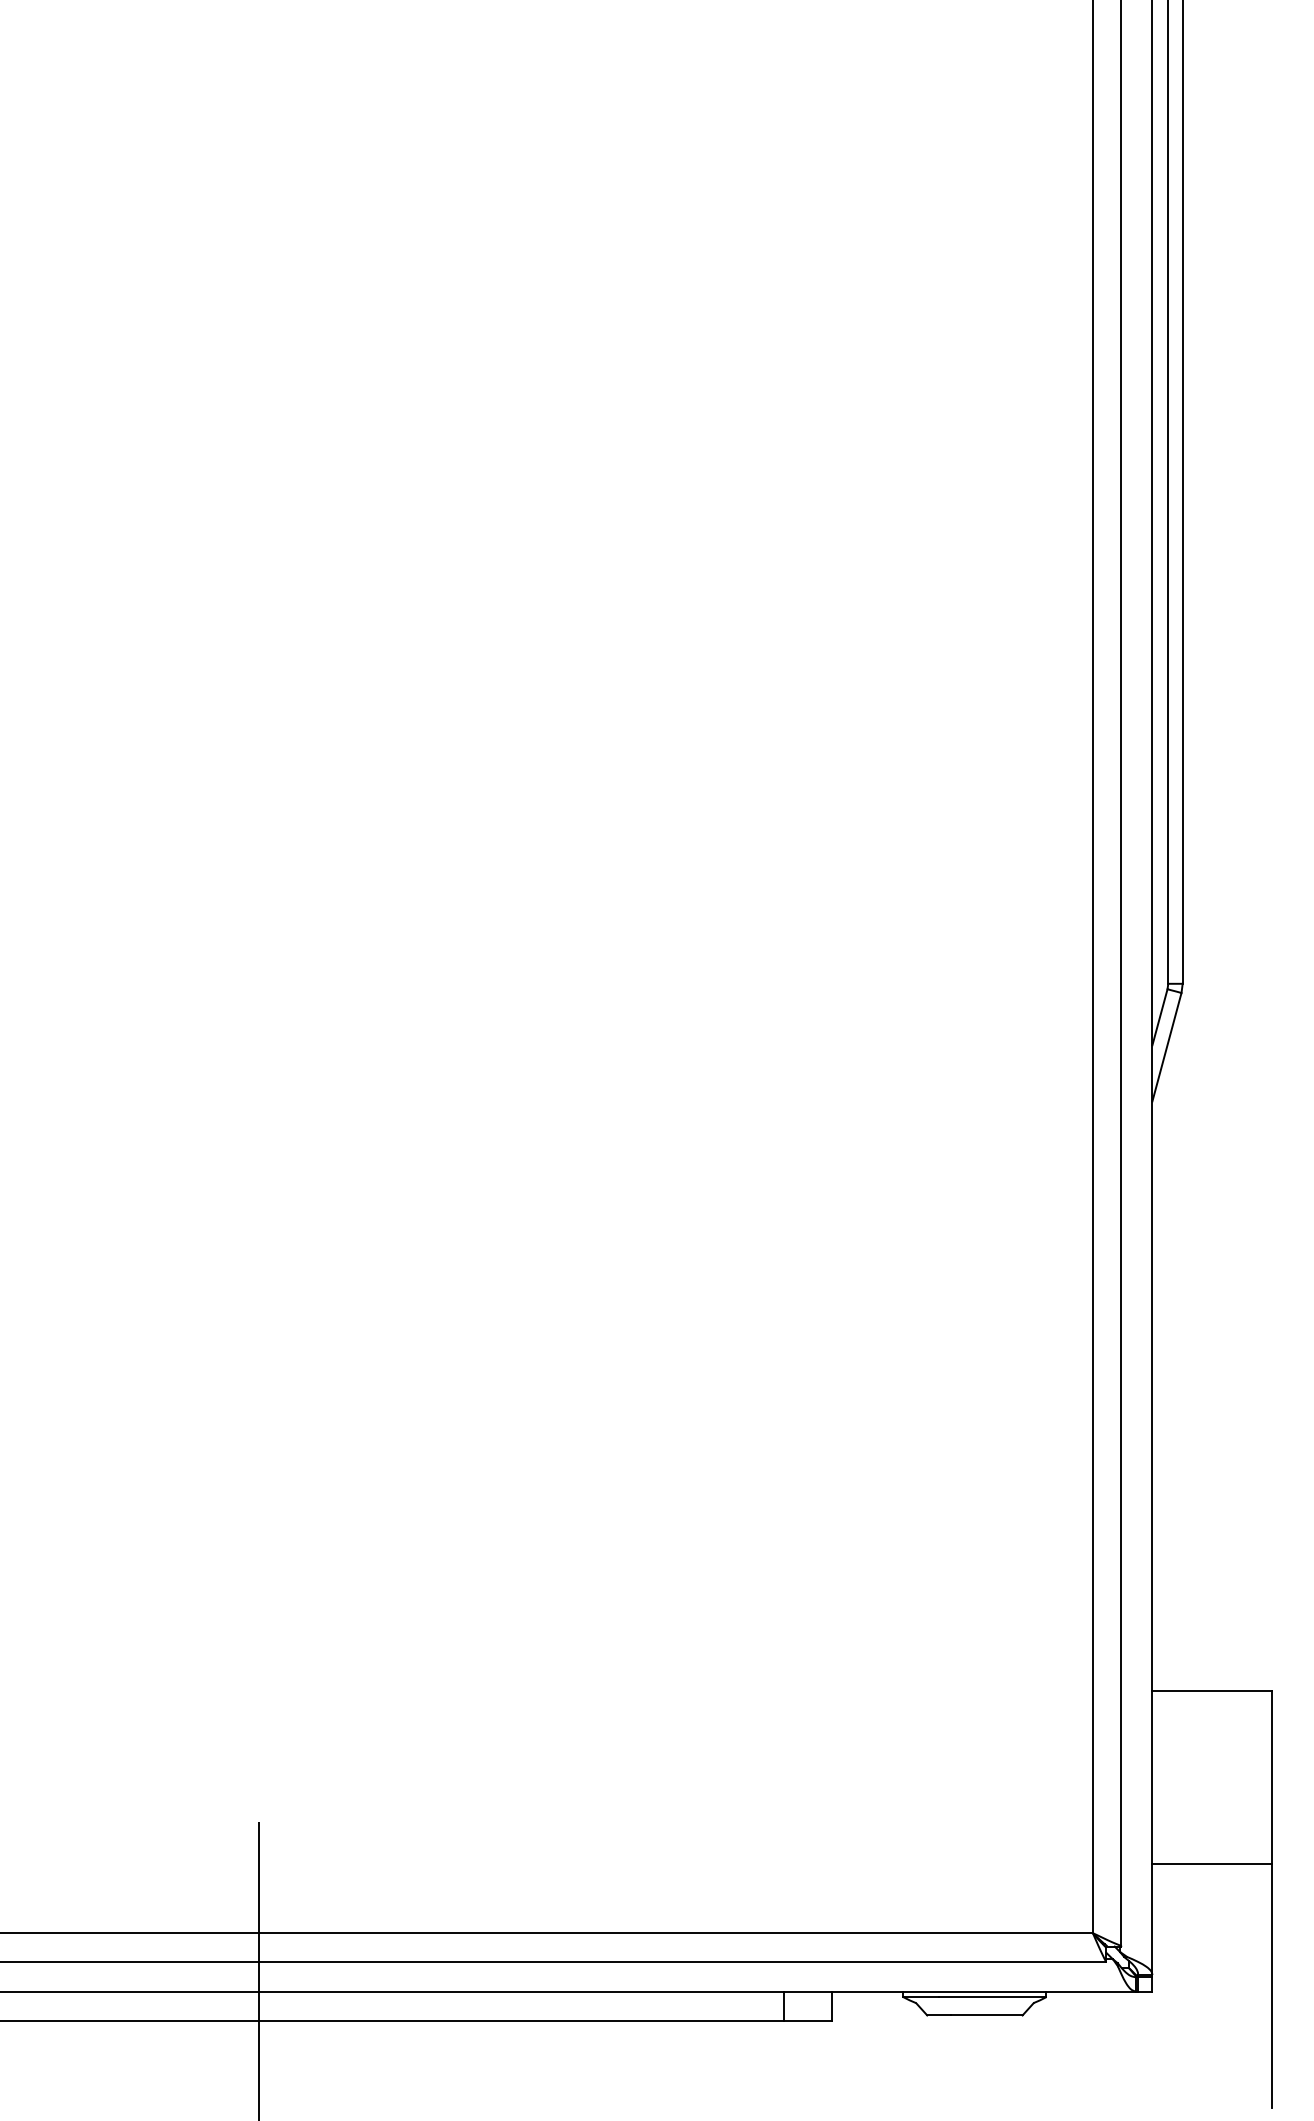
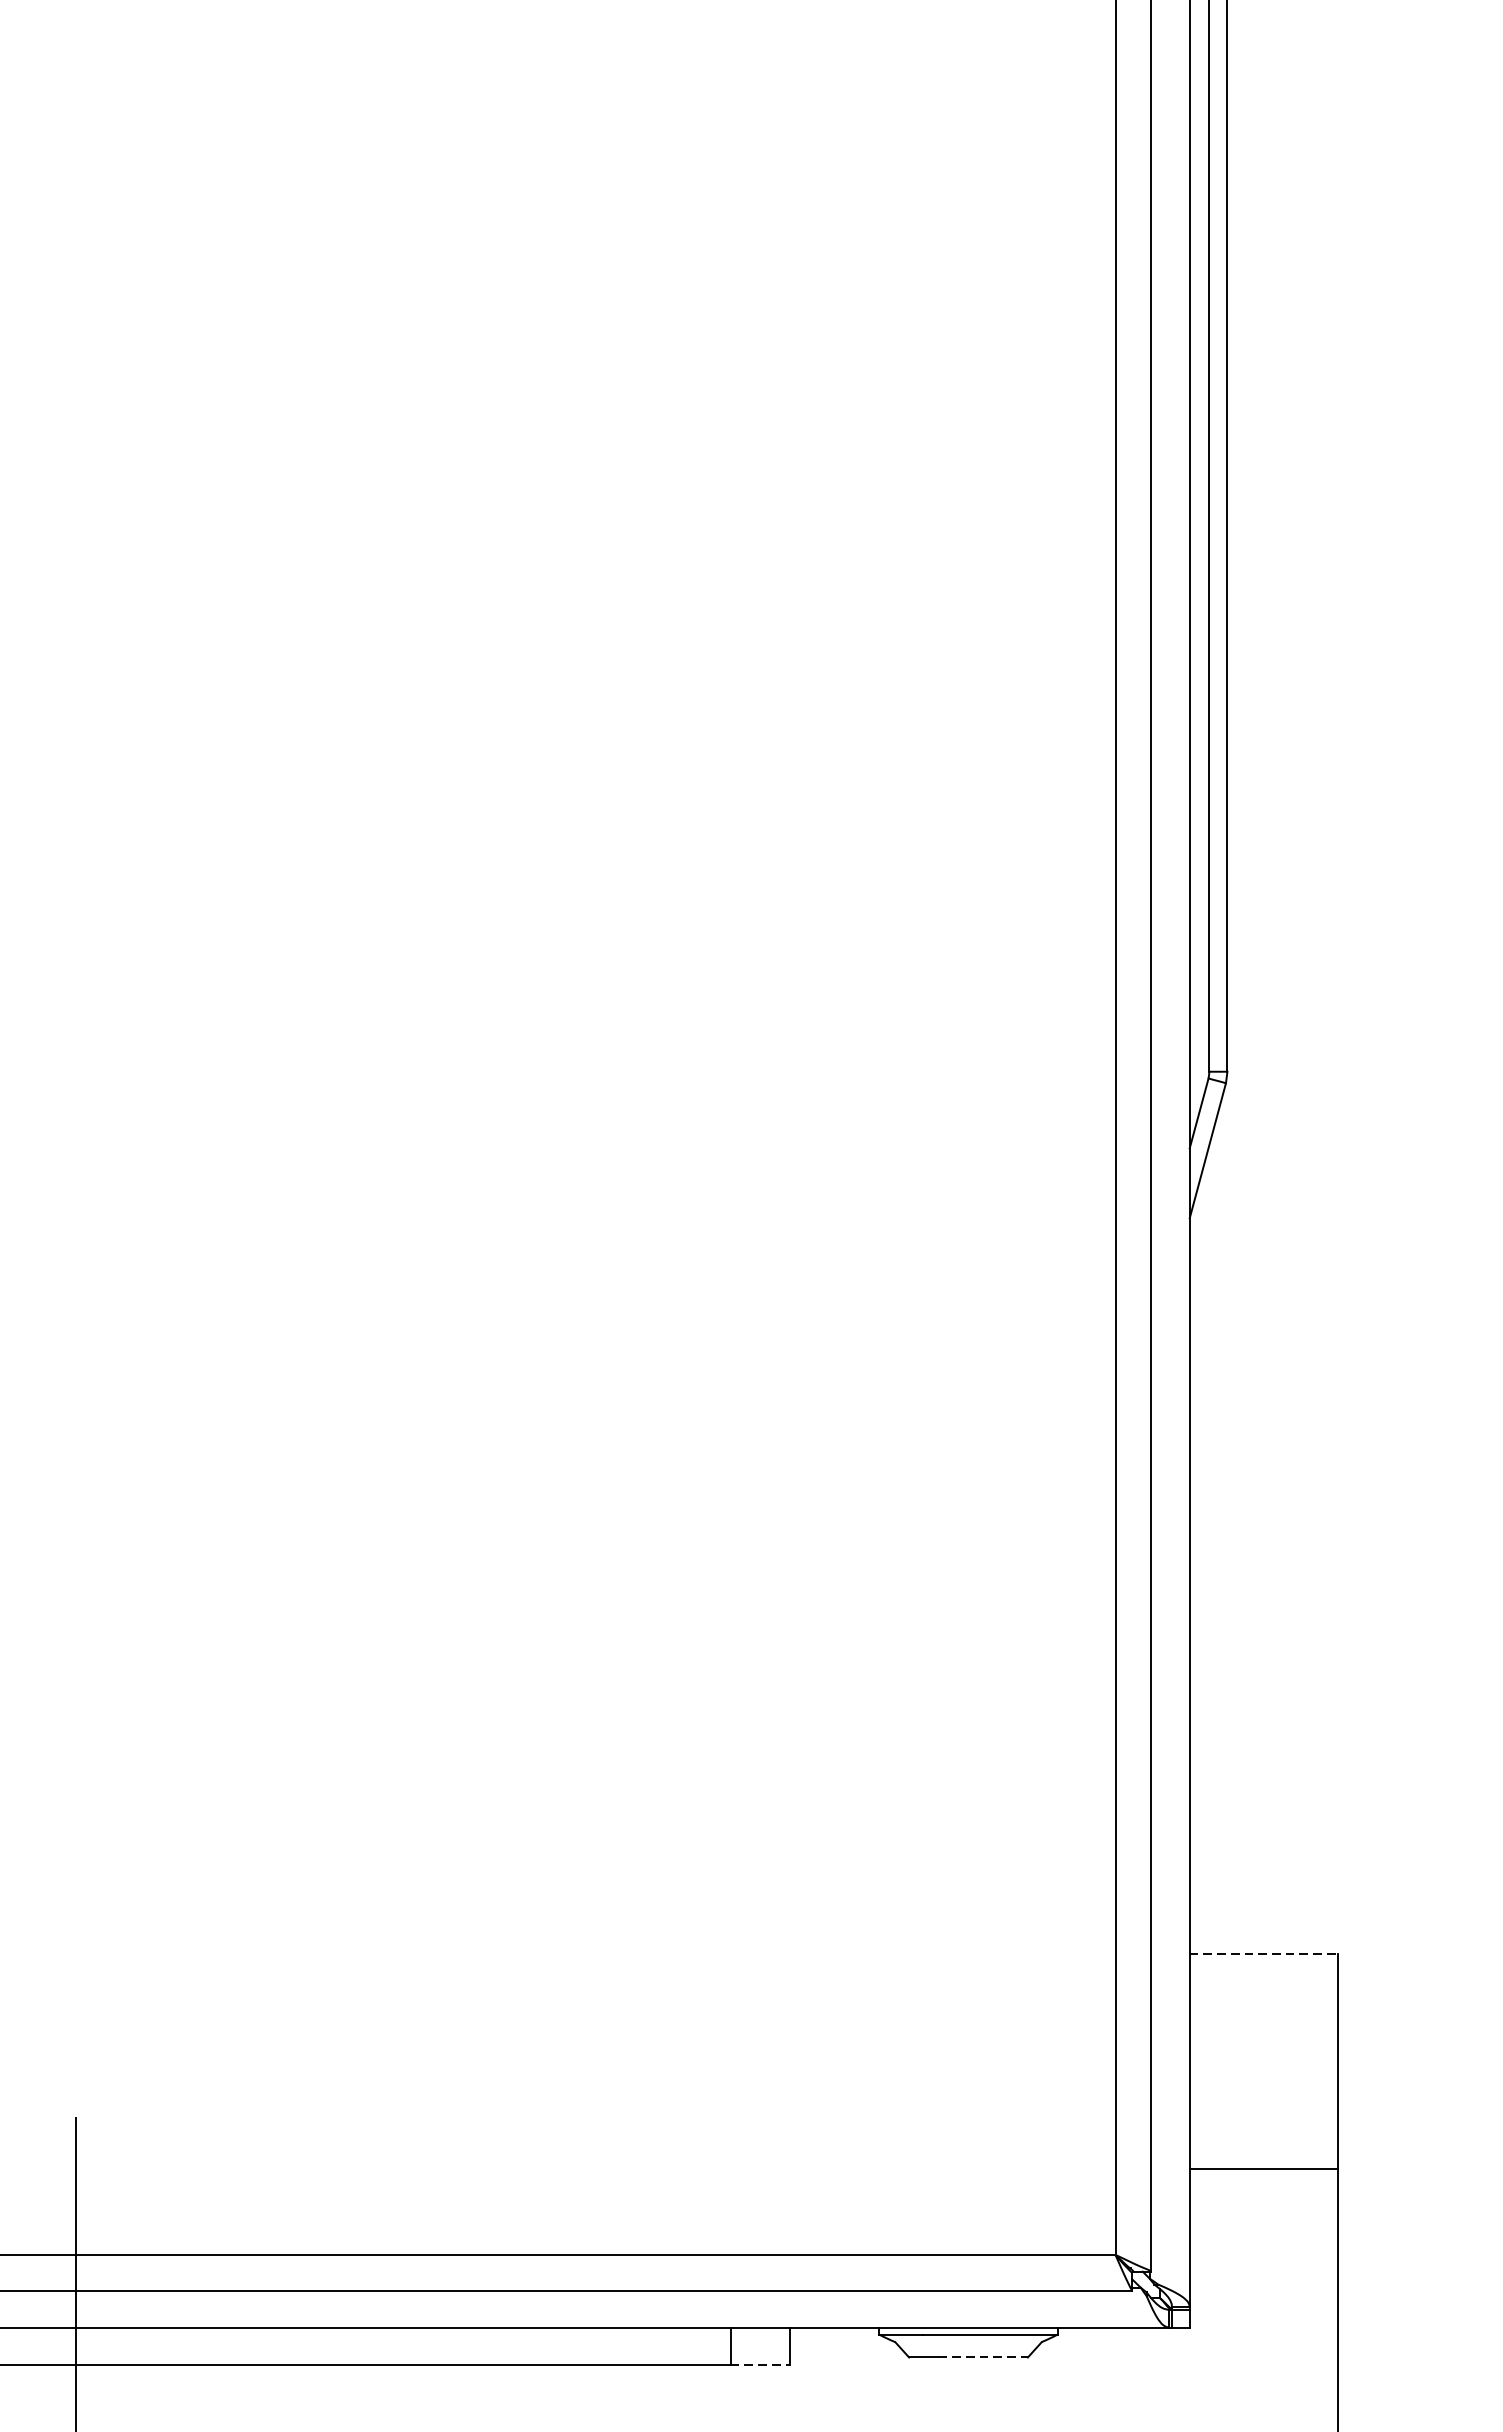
line: (1211, 1691) -> (1263, 1953), solid -> dashed
line: (986, 2015) -> (982, 2357), solid -> dashed
line: (807, 2021) -> (759, 2365), solid -> dashed

